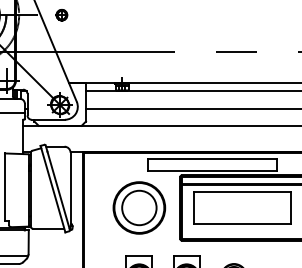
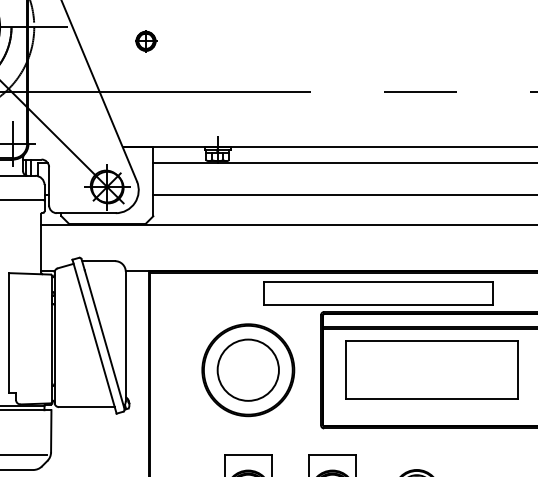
part: (61, 15) -> (145, 41), moved

